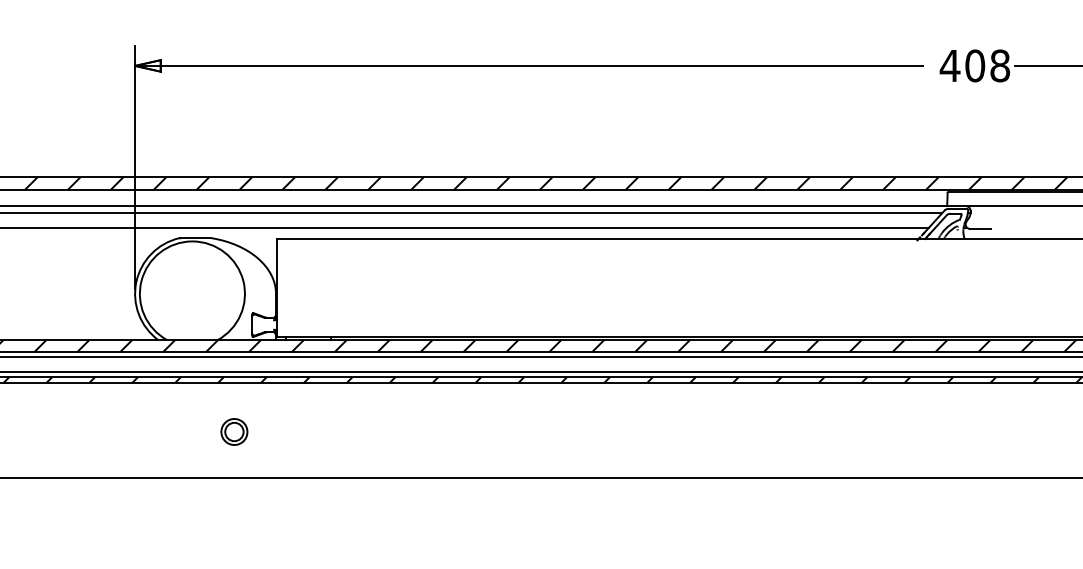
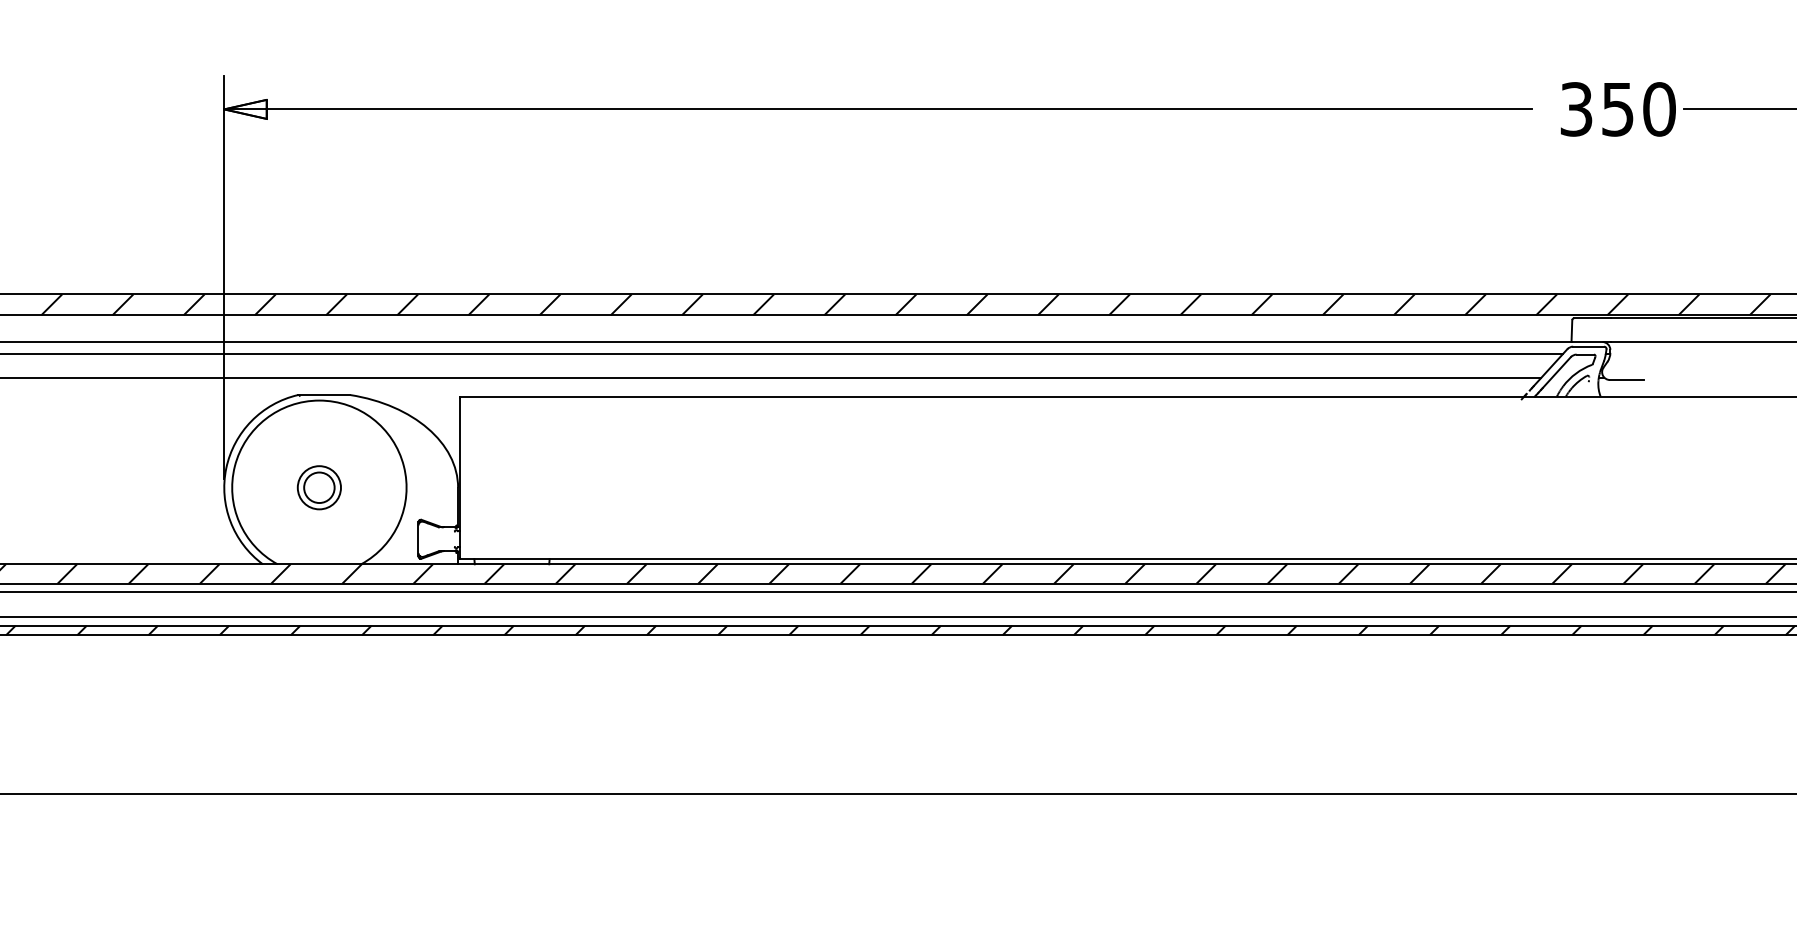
text: (974, 65) -> (1616, 108), 408 -> 350
part: (234, 431) -> (319, 486), moved

